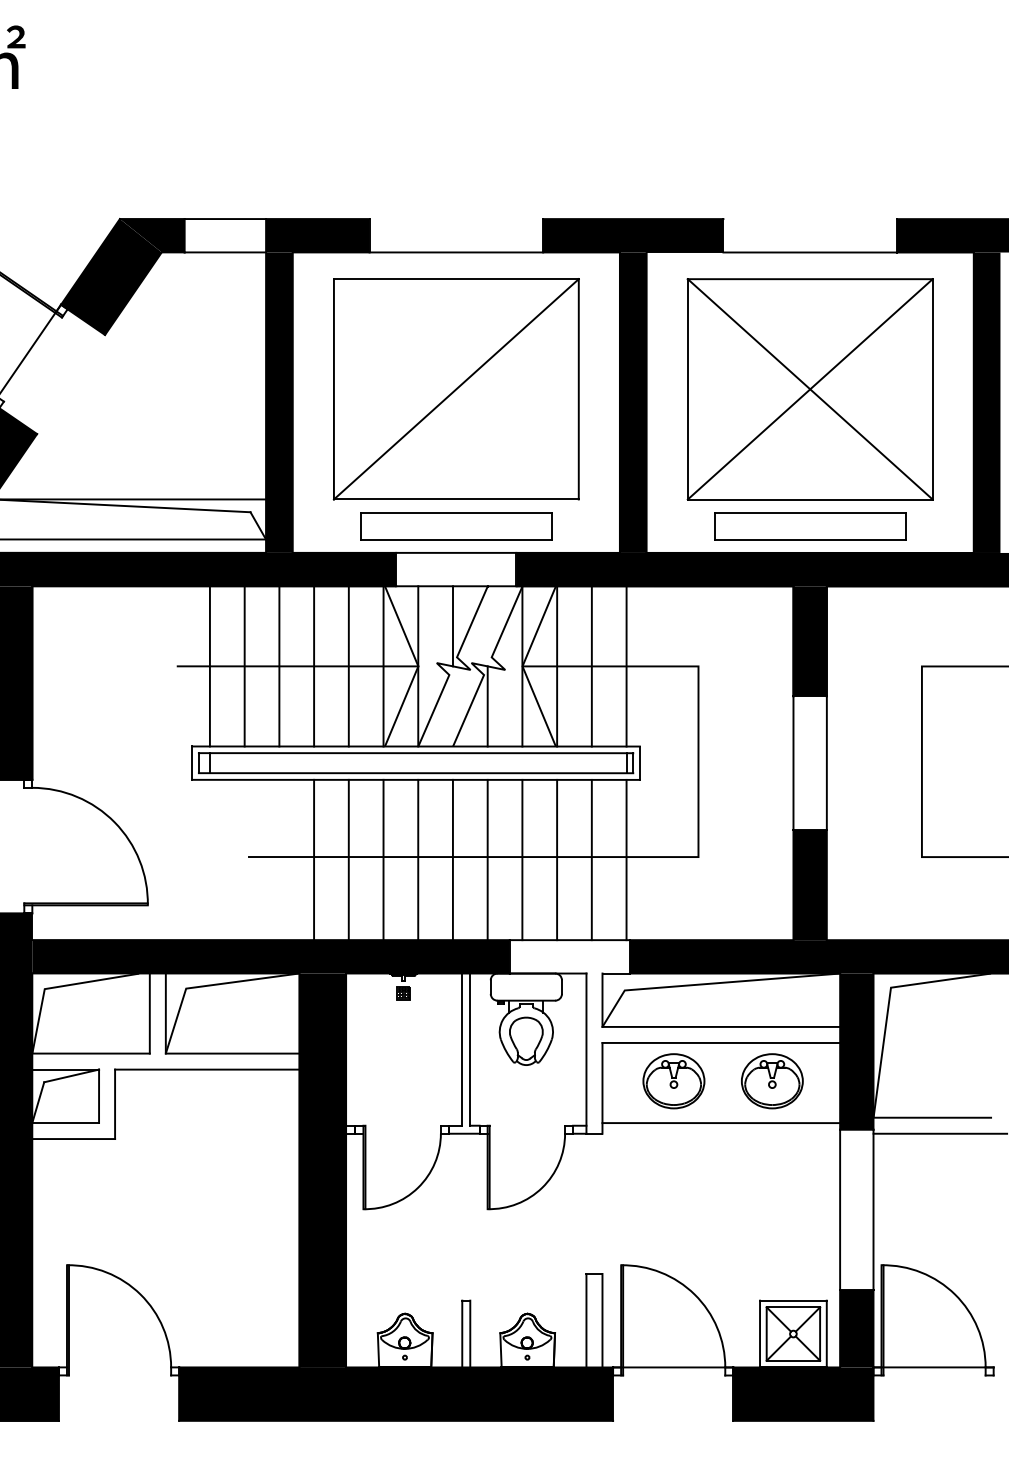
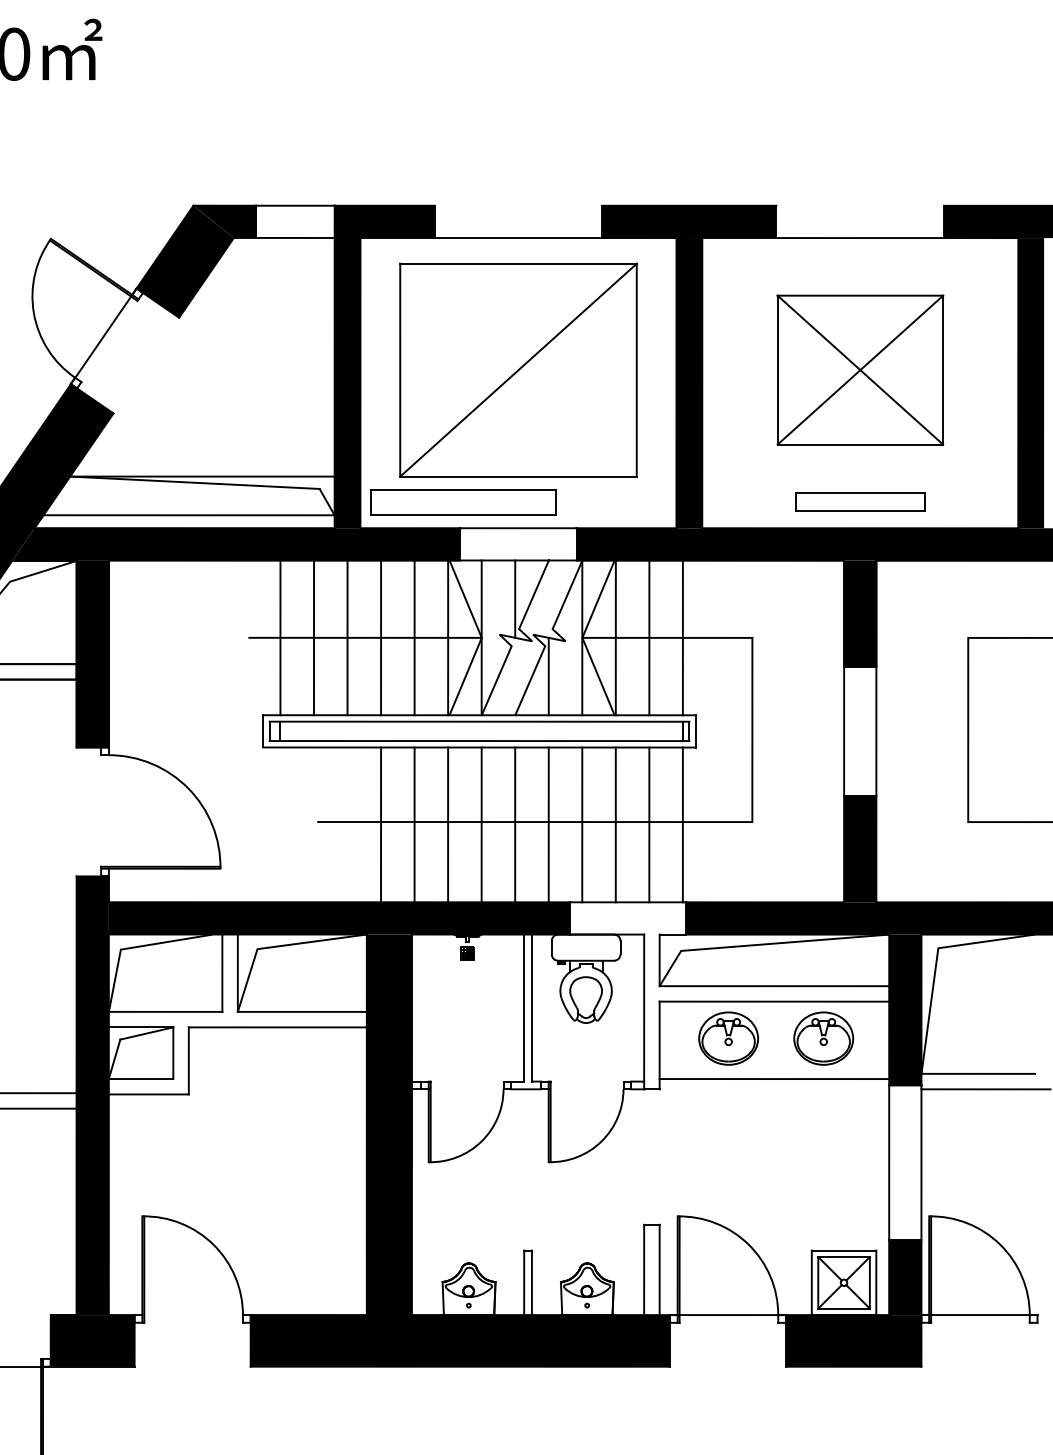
part: (810, 388) -> (860, 369), size x0.7
part: (456, 526) -> (463, 502), moved
part: (810, 526) -> (860, 502), size x0.7

